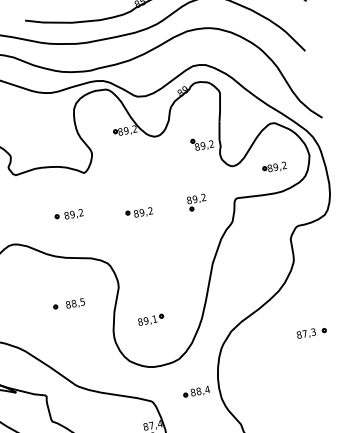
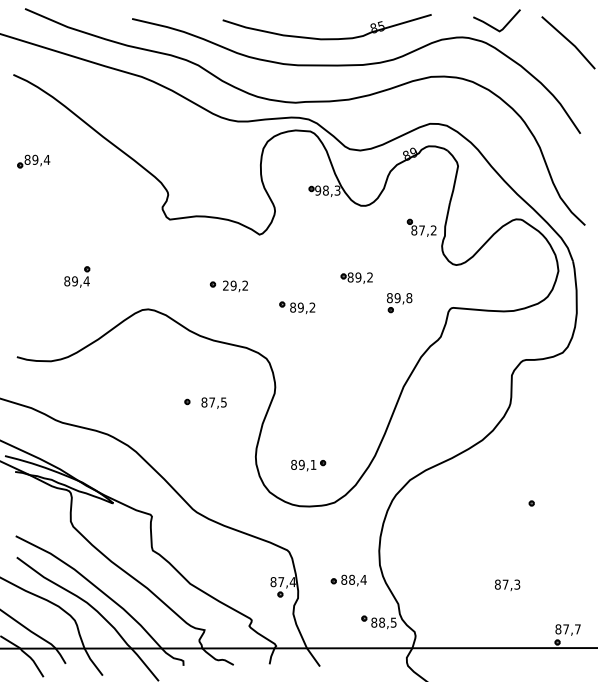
text: (127, 130) -> (327, 190), 89,2 -> 98,3
text: (203, 145) -> (422, 230), 89,2 -> 87,2
part: (274, 167) -> (356, 277), moved
text: (203, 197) -> (409, 298), 89,2 -> 89,8
part: (139, 213) -> (297, 307), moved
text: (66, 215) -> (225, 285), 89,2 -> 29,2
text: (74, 303) -> (212, 402), 88,5 -> 87,5
part: (151, 320) -> (308, 465), moved
text: (306, 333) -> (507, 584), moved
part: (196, 392) -> (348, 580), moved

